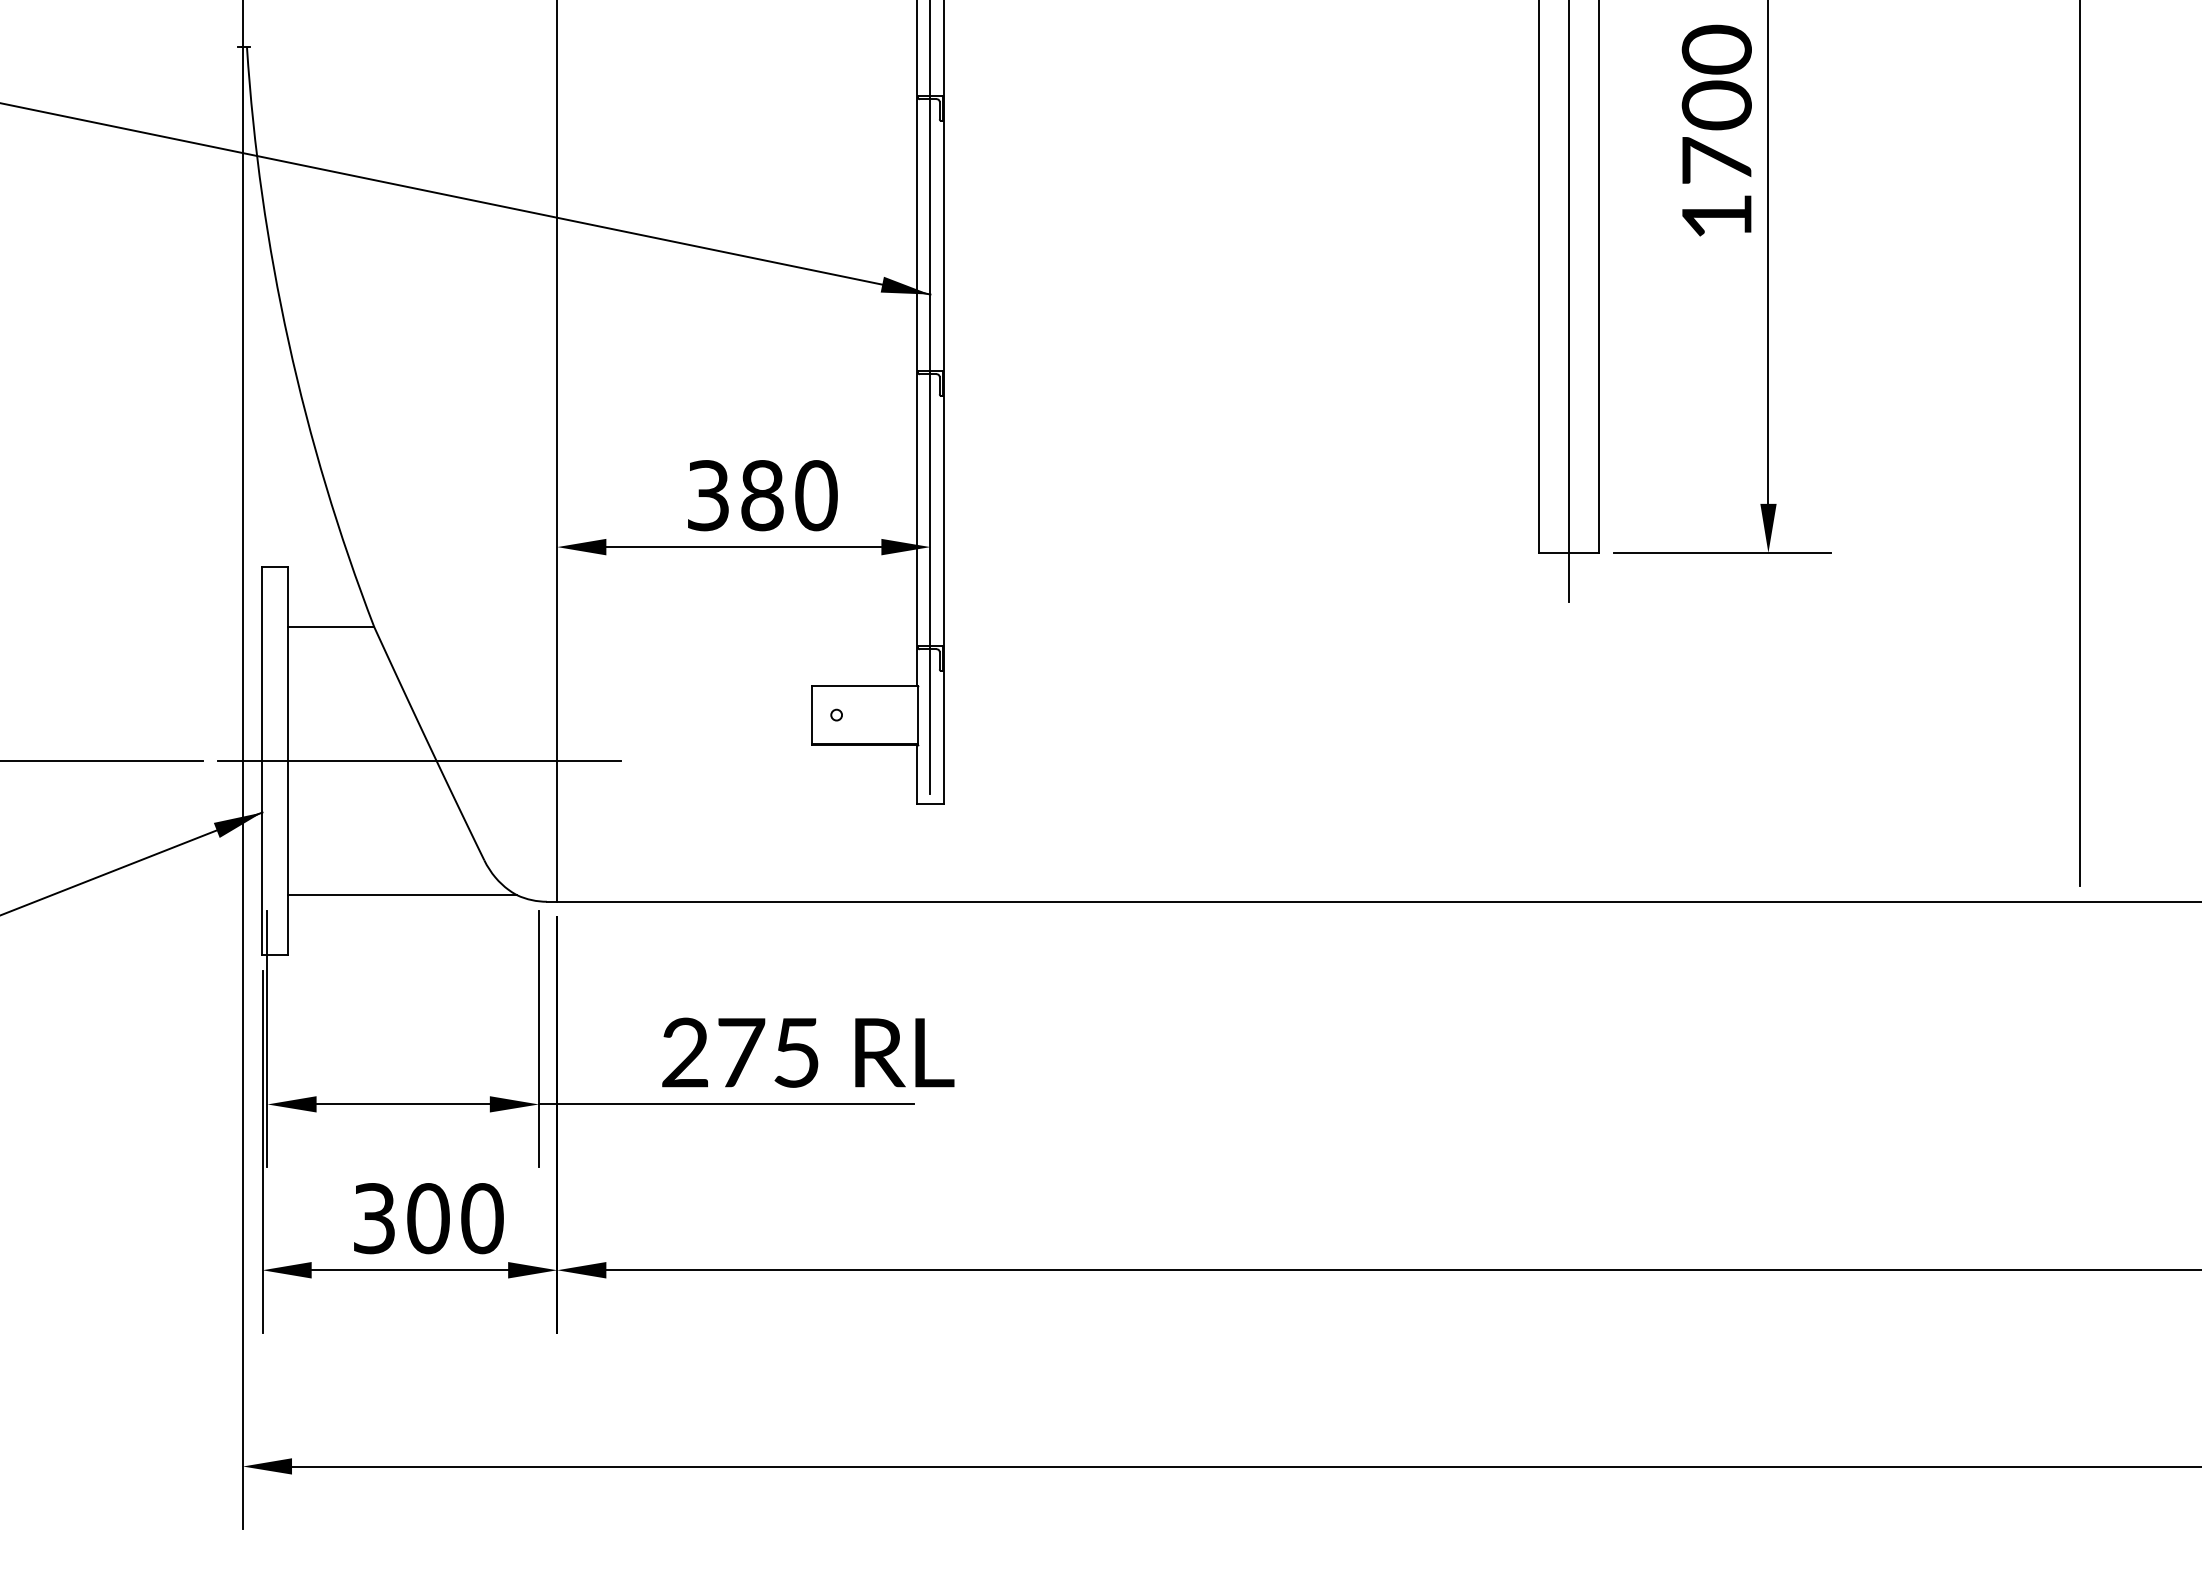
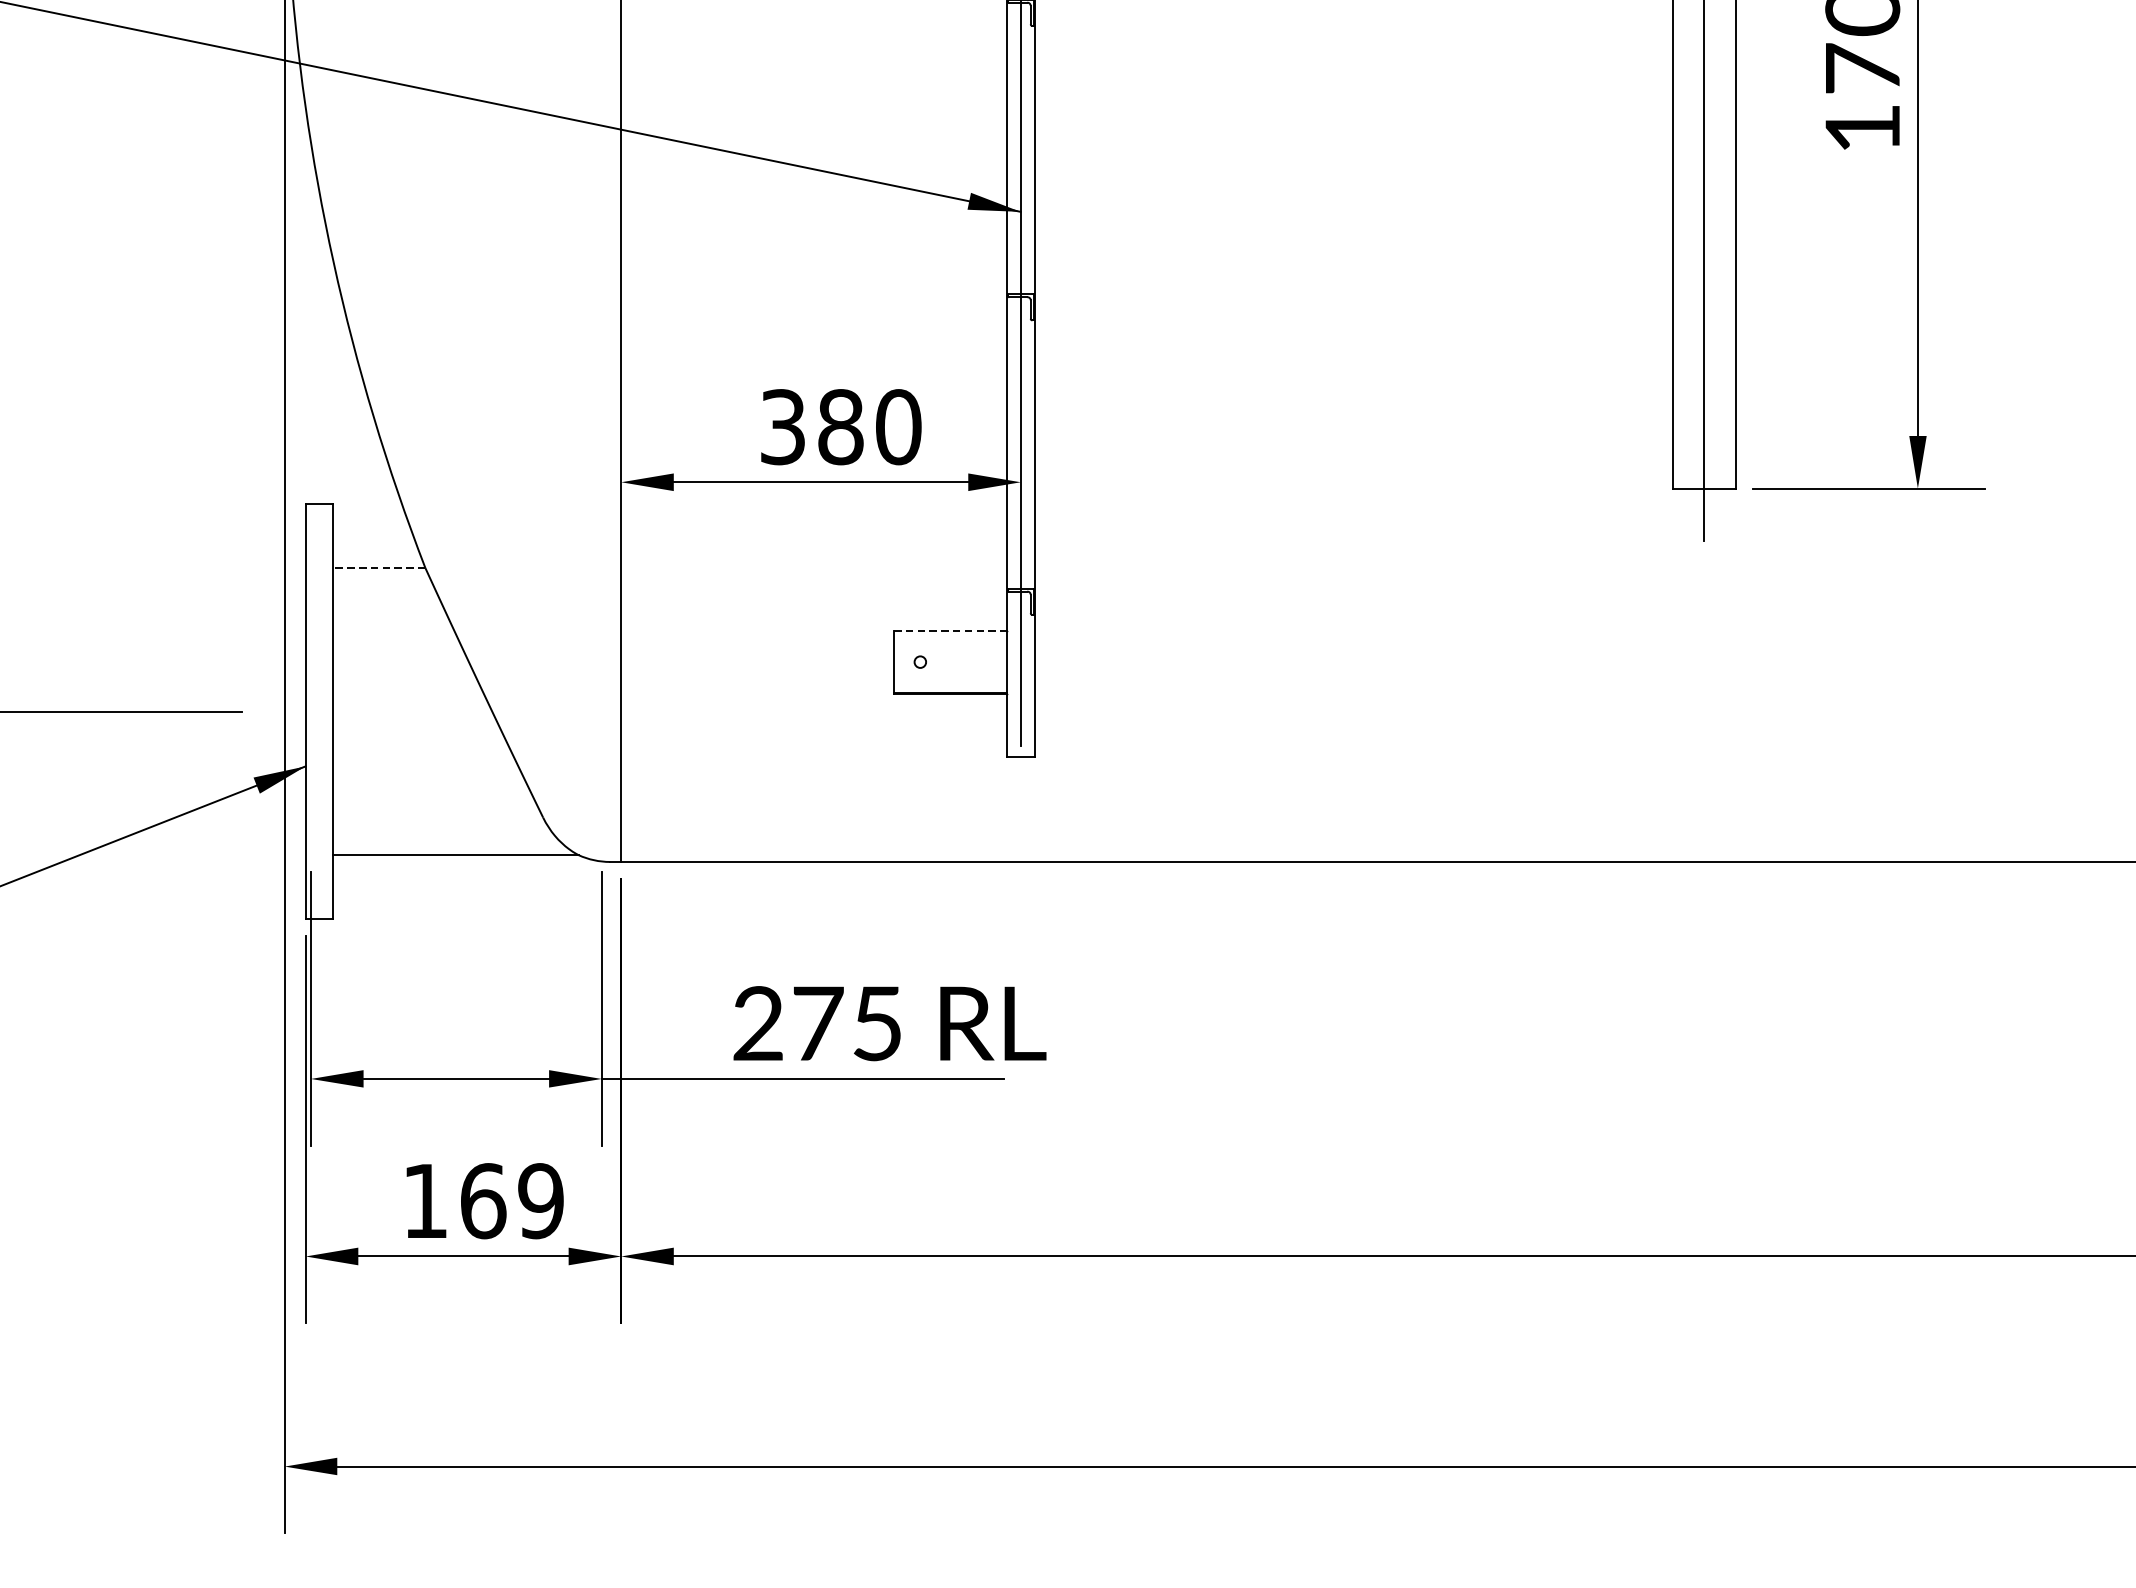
line: (330, 627) -> (378, 568), solid -> dashed
line: (864, 685) -> (950, 630), solid -> dashed
line: (419, 761) -> (473, 711), removed
text: (428, 1218) -> (483, 1201), 300 -> 169

